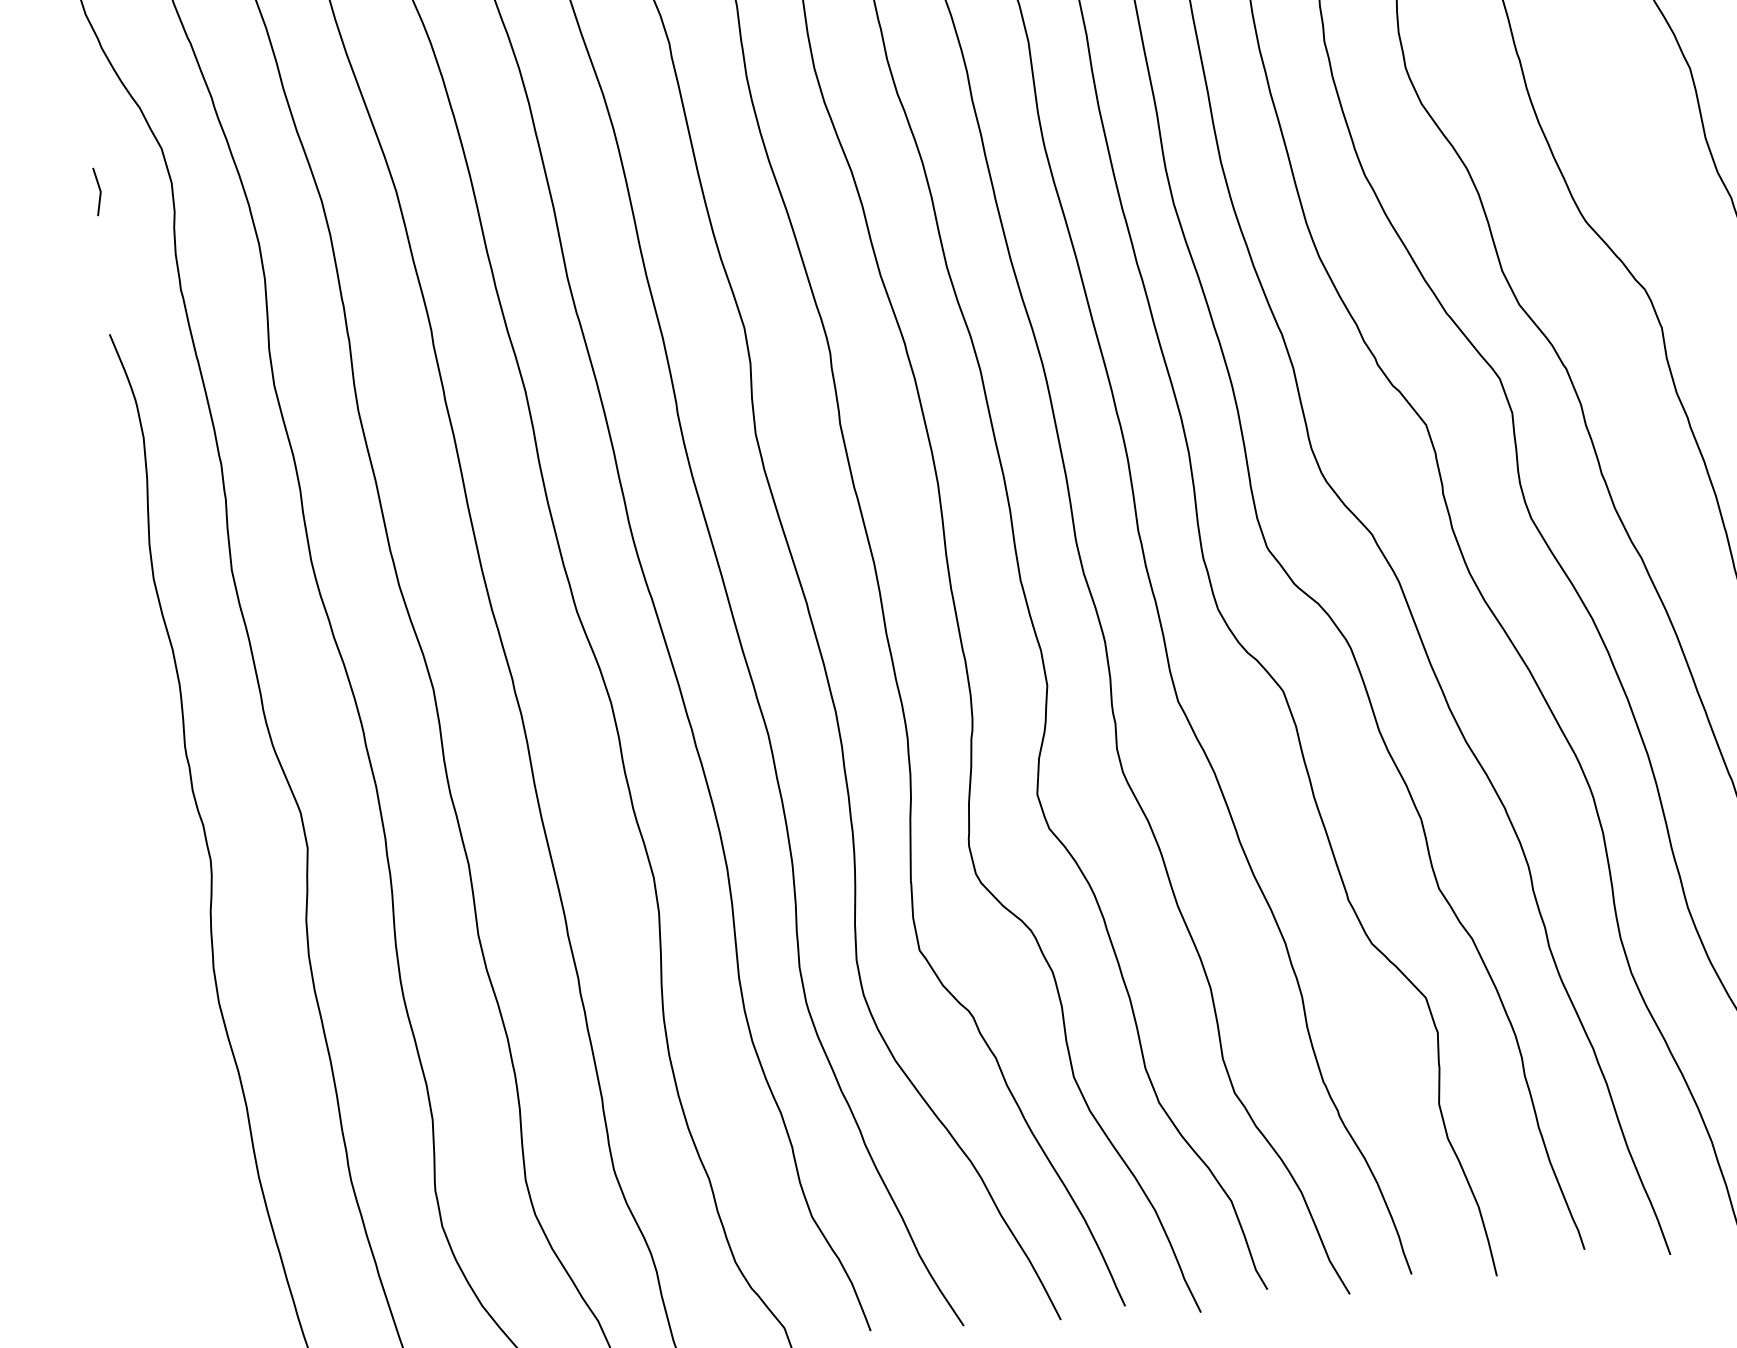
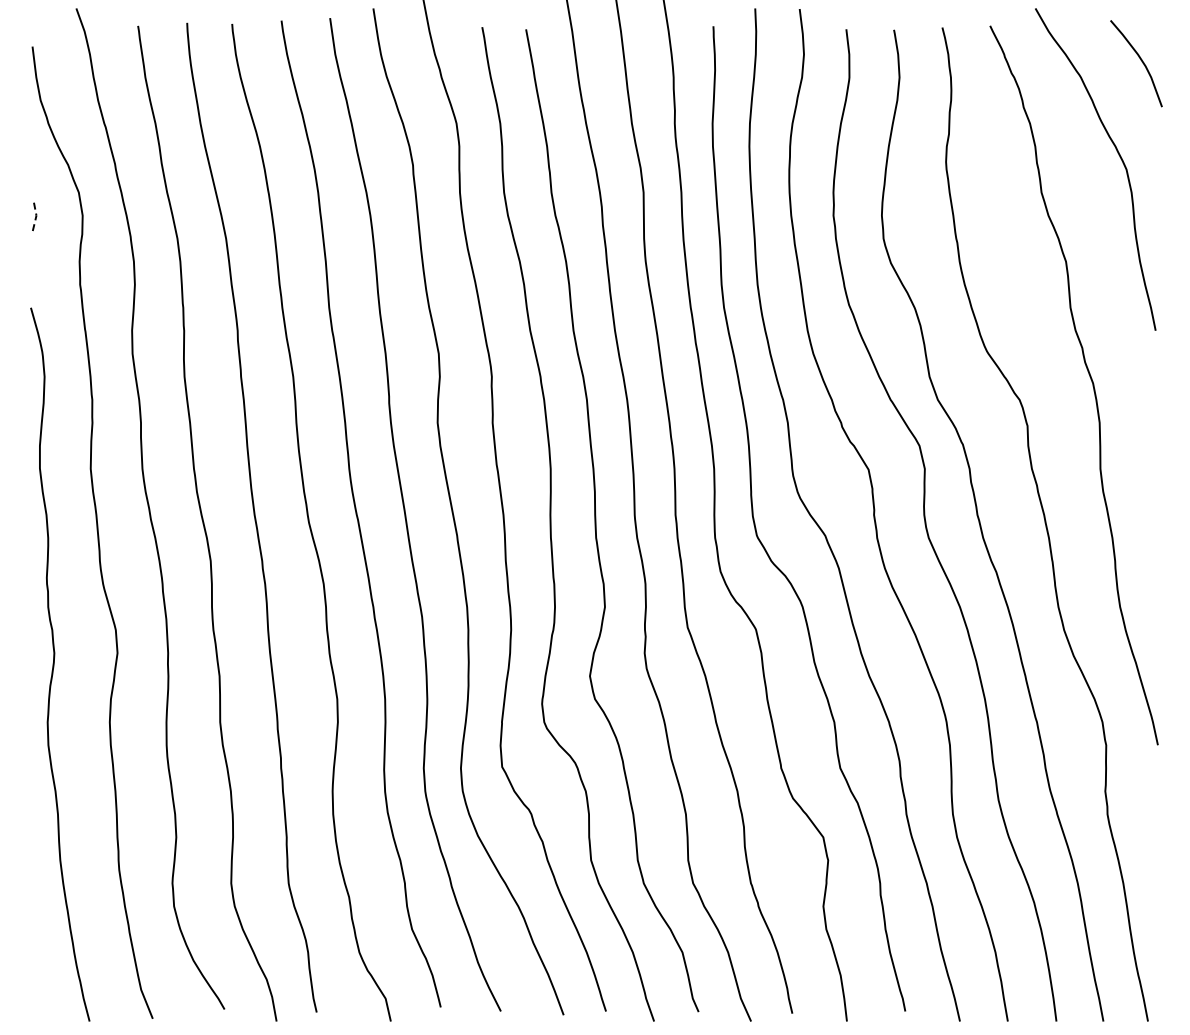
line: (100, 191) -> (36, 215), solid -> dashed

